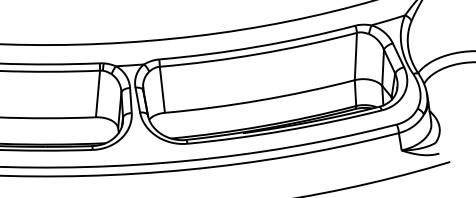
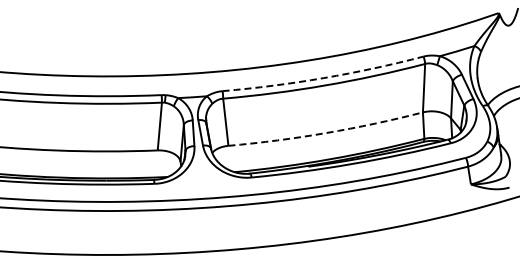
arc: (257, 47) -> (323, 78), solid -> dashed
arc: (260, 100) -> (326, 133), solid -> dashed

